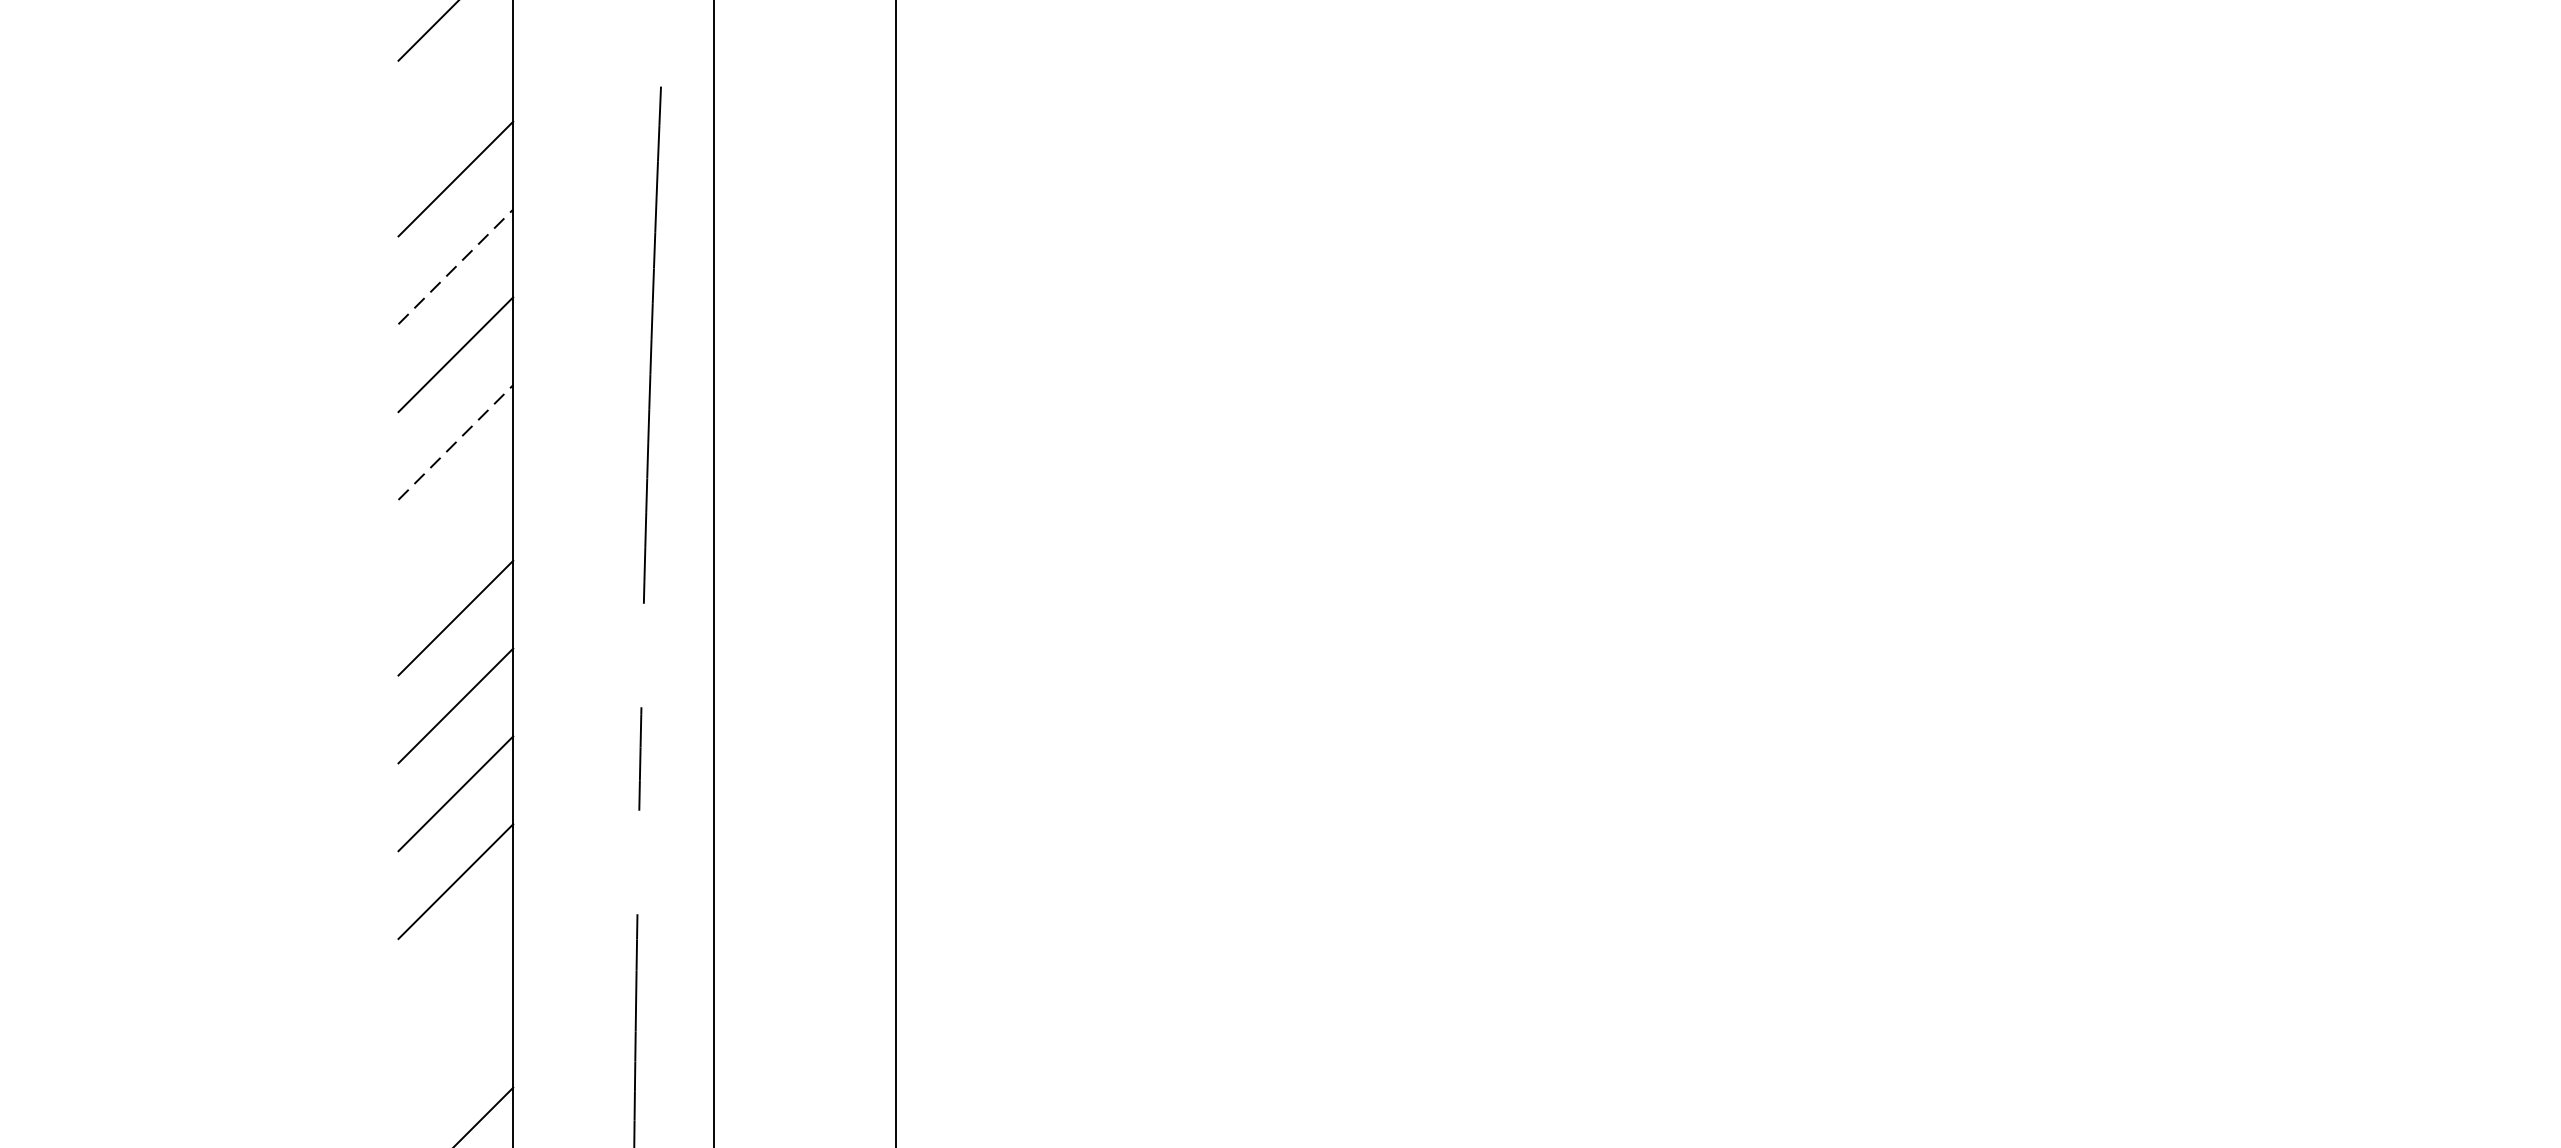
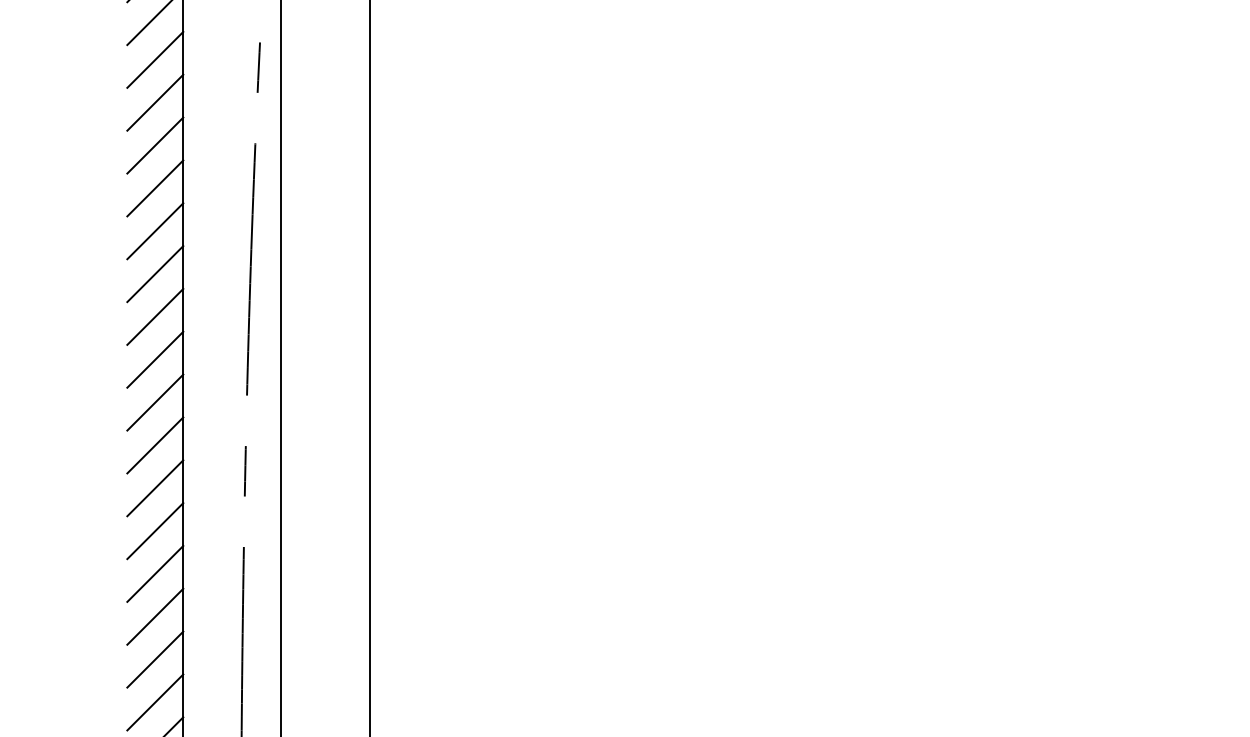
line: (456, 91) -> (155, 145), added
line: (456, 267) -> (155, 231), dashed -> solid
line: (456, 441) -> (155, 316), dashed -> solid
line: (456, 529) -> (155, 359), added
line: (456, 968) -> (155, 573), added
line: (456, 1056) -> (155, 616), added

